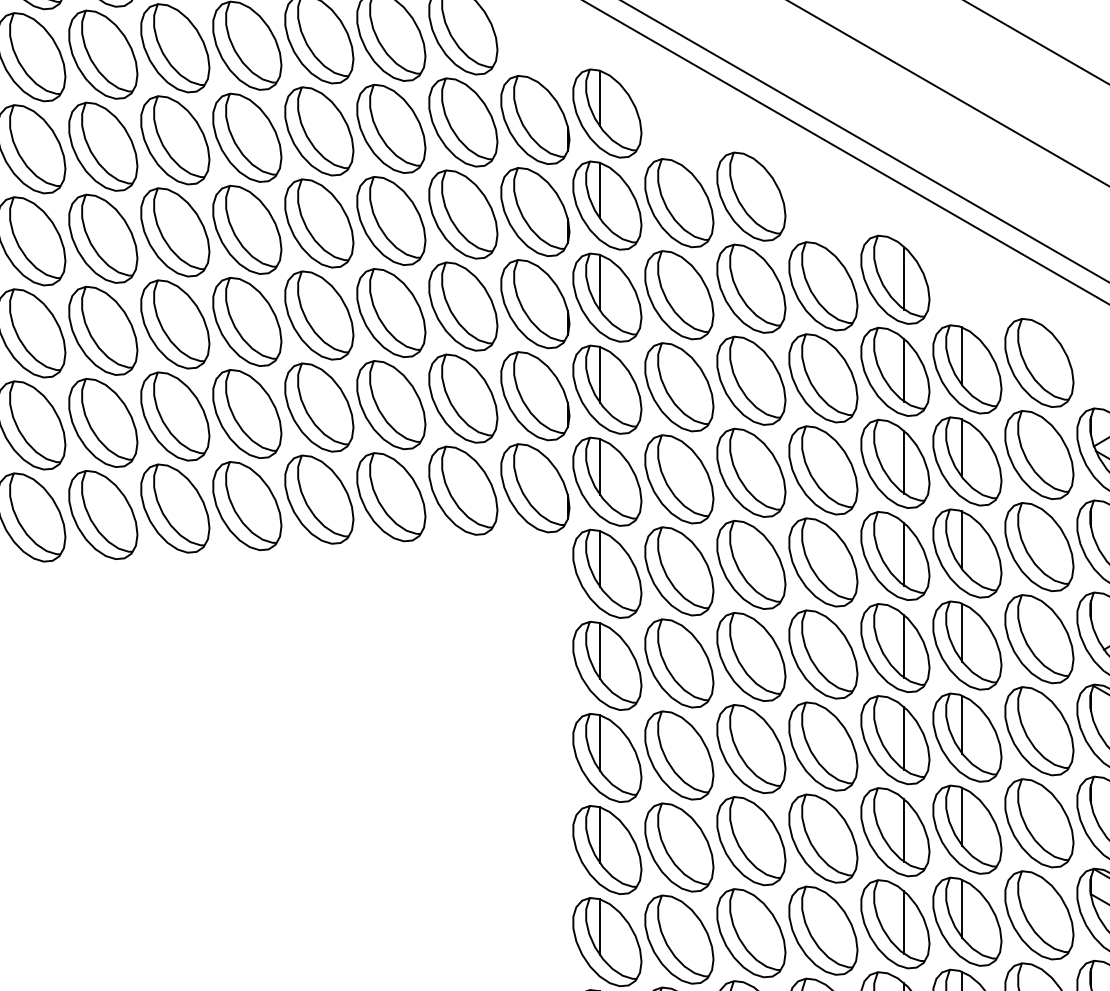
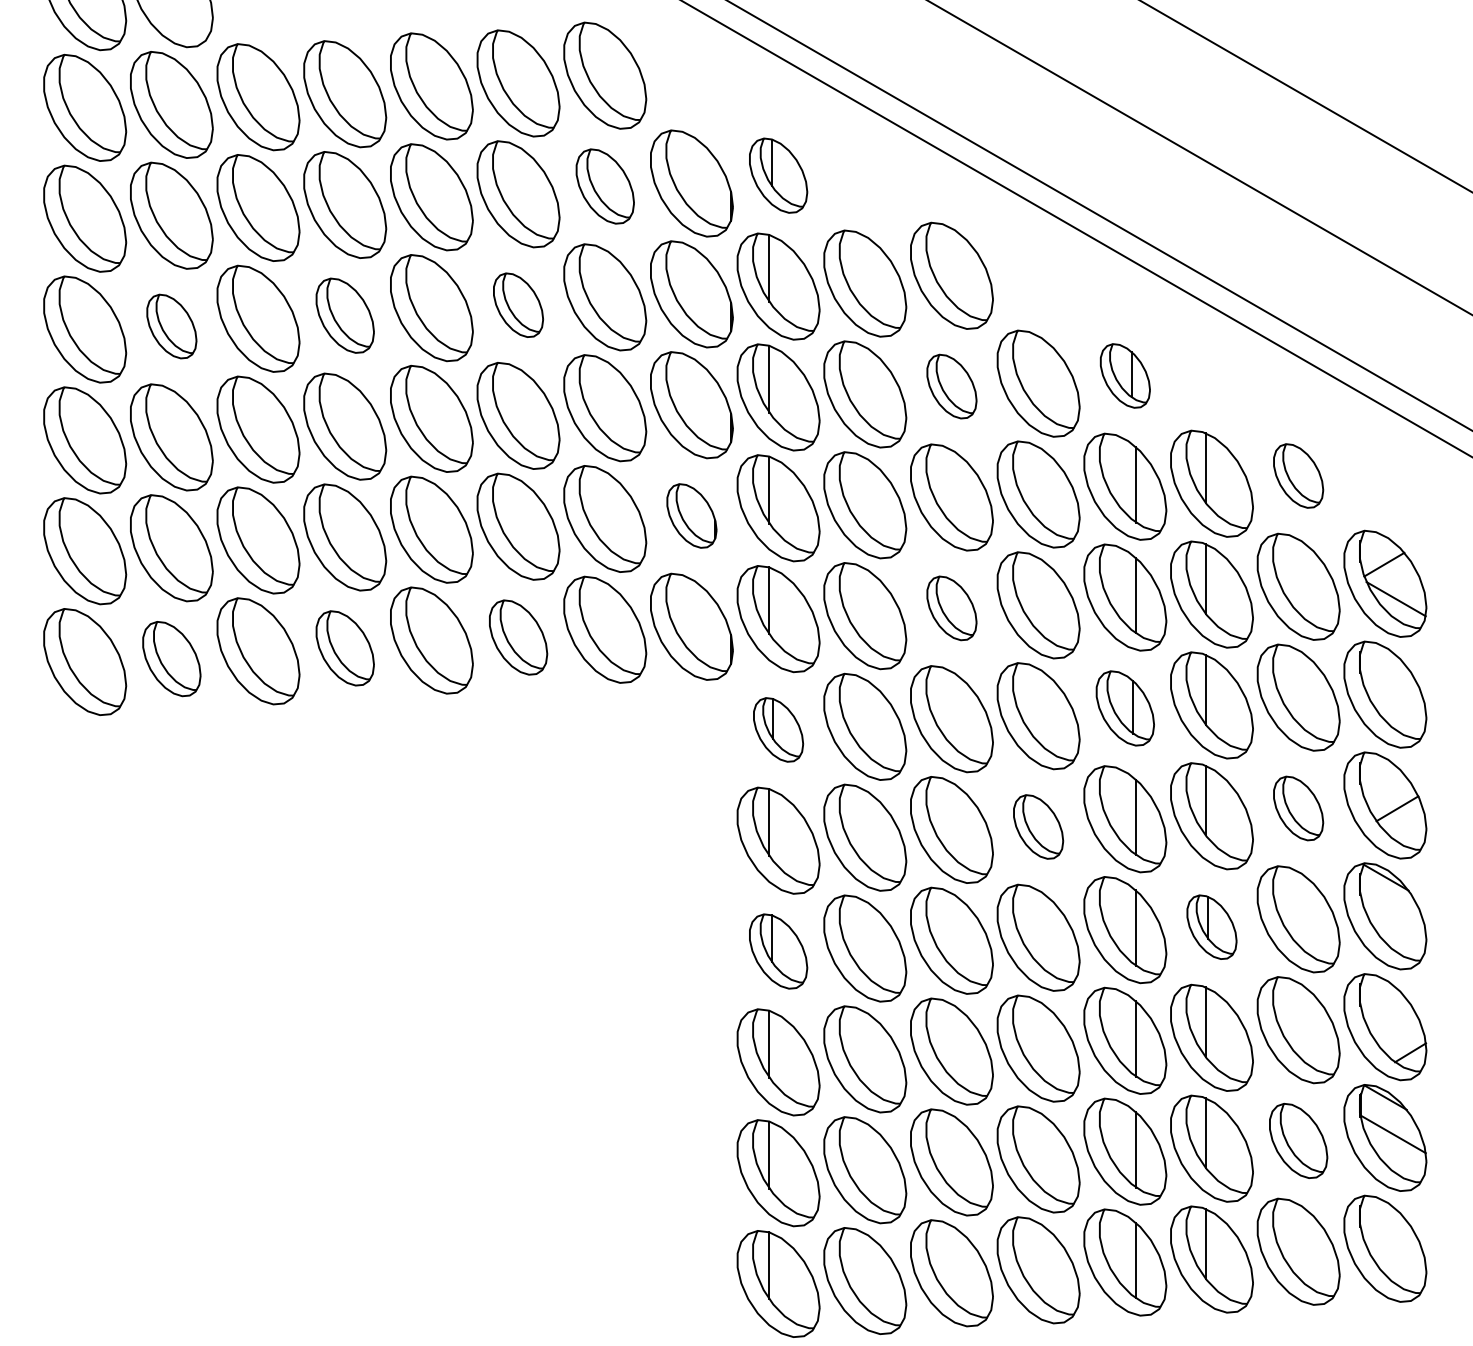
part: (607, 113) -> (778, 175), size x0.7
part: (463, 122) -> (605, 186), size x0.7
part: (391, 221) -> (518, 305), size x0.6
part: (247, 229) -> (345, 315), size x0.7
part: (103, 238) -> (171, 326), size x0.6
part: (895, 279) -> (1125, 375), size x0.6
part: (751, 288) -> (951, 386), size x0.6
part: (1039, 362) -> (1298, 475), size x0.6
part: (535, 395) -> (691, 515), size x0.6
part: (751, 473) -> (951, 608), size x0.6
part: (391, 497) -> (518, 637), size x0.7
part: (247, 506) -> (345, 648), size x0.7
part: (103, 514) -> (171, 658), size x0.7
part: (895, 556) -> (1125, 708), size x0.7
part: (607, 573) -> (778, 729), size x0.6
part: (1039, 639) -> (1298, 808), size x0.6
part: (823, 654) -> (1038, 826), size x0.6
part: (967, 738) -> (1211, 927), size x0.6
part: (607, 757) -> (778, 951), size x0.7
part: (1039, 914) -> (1298, 1140), size x0.7

